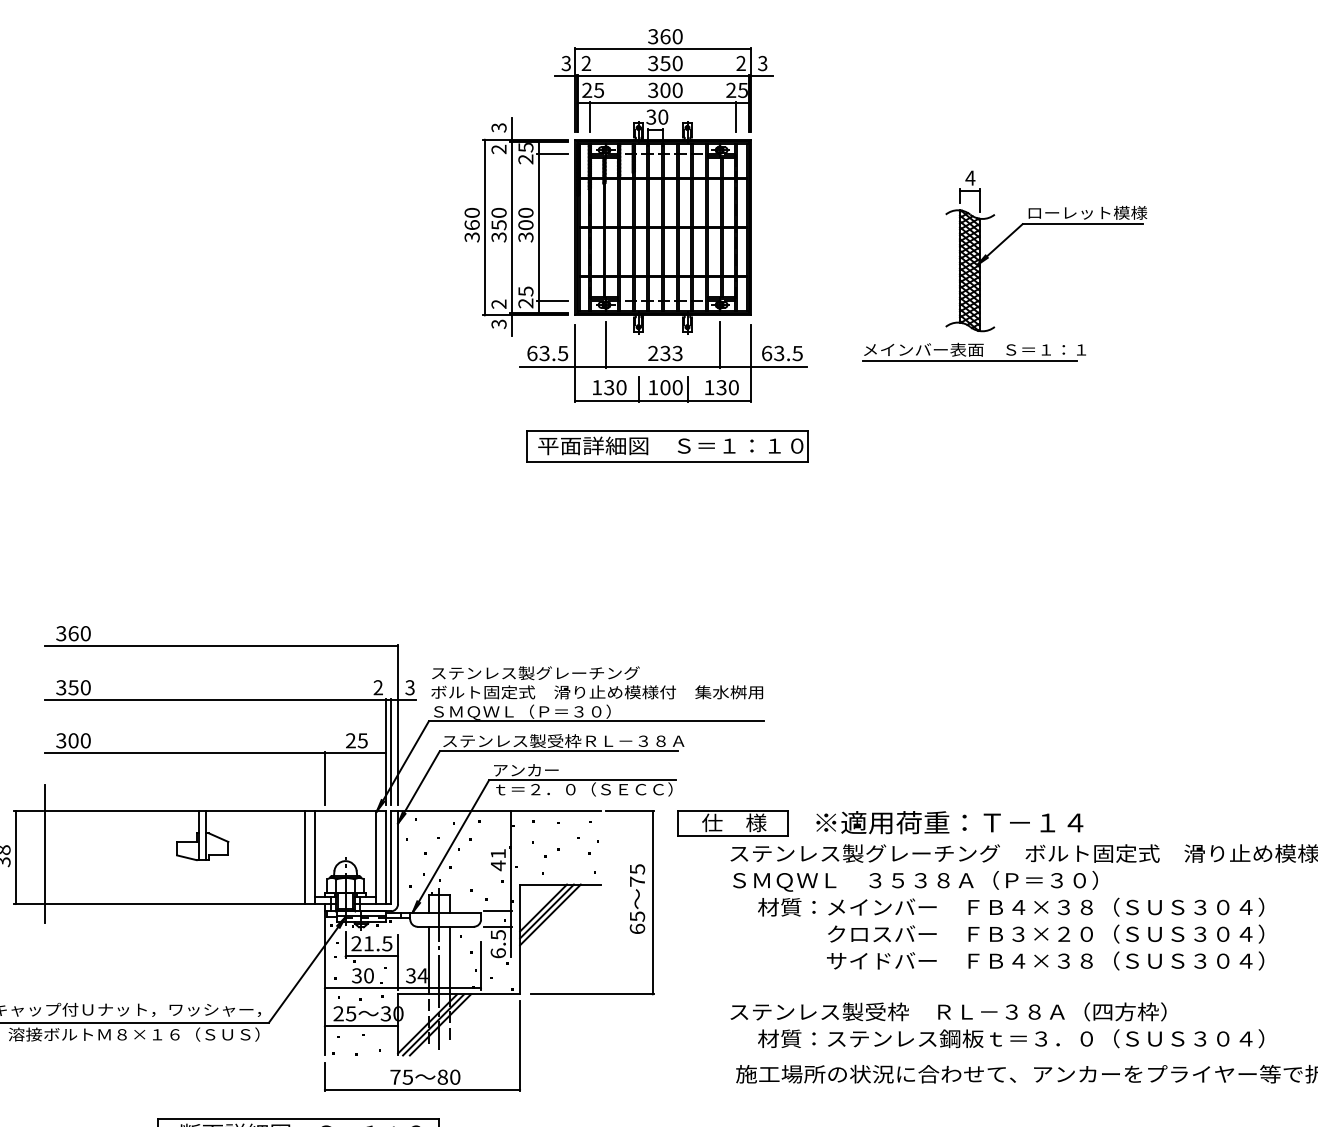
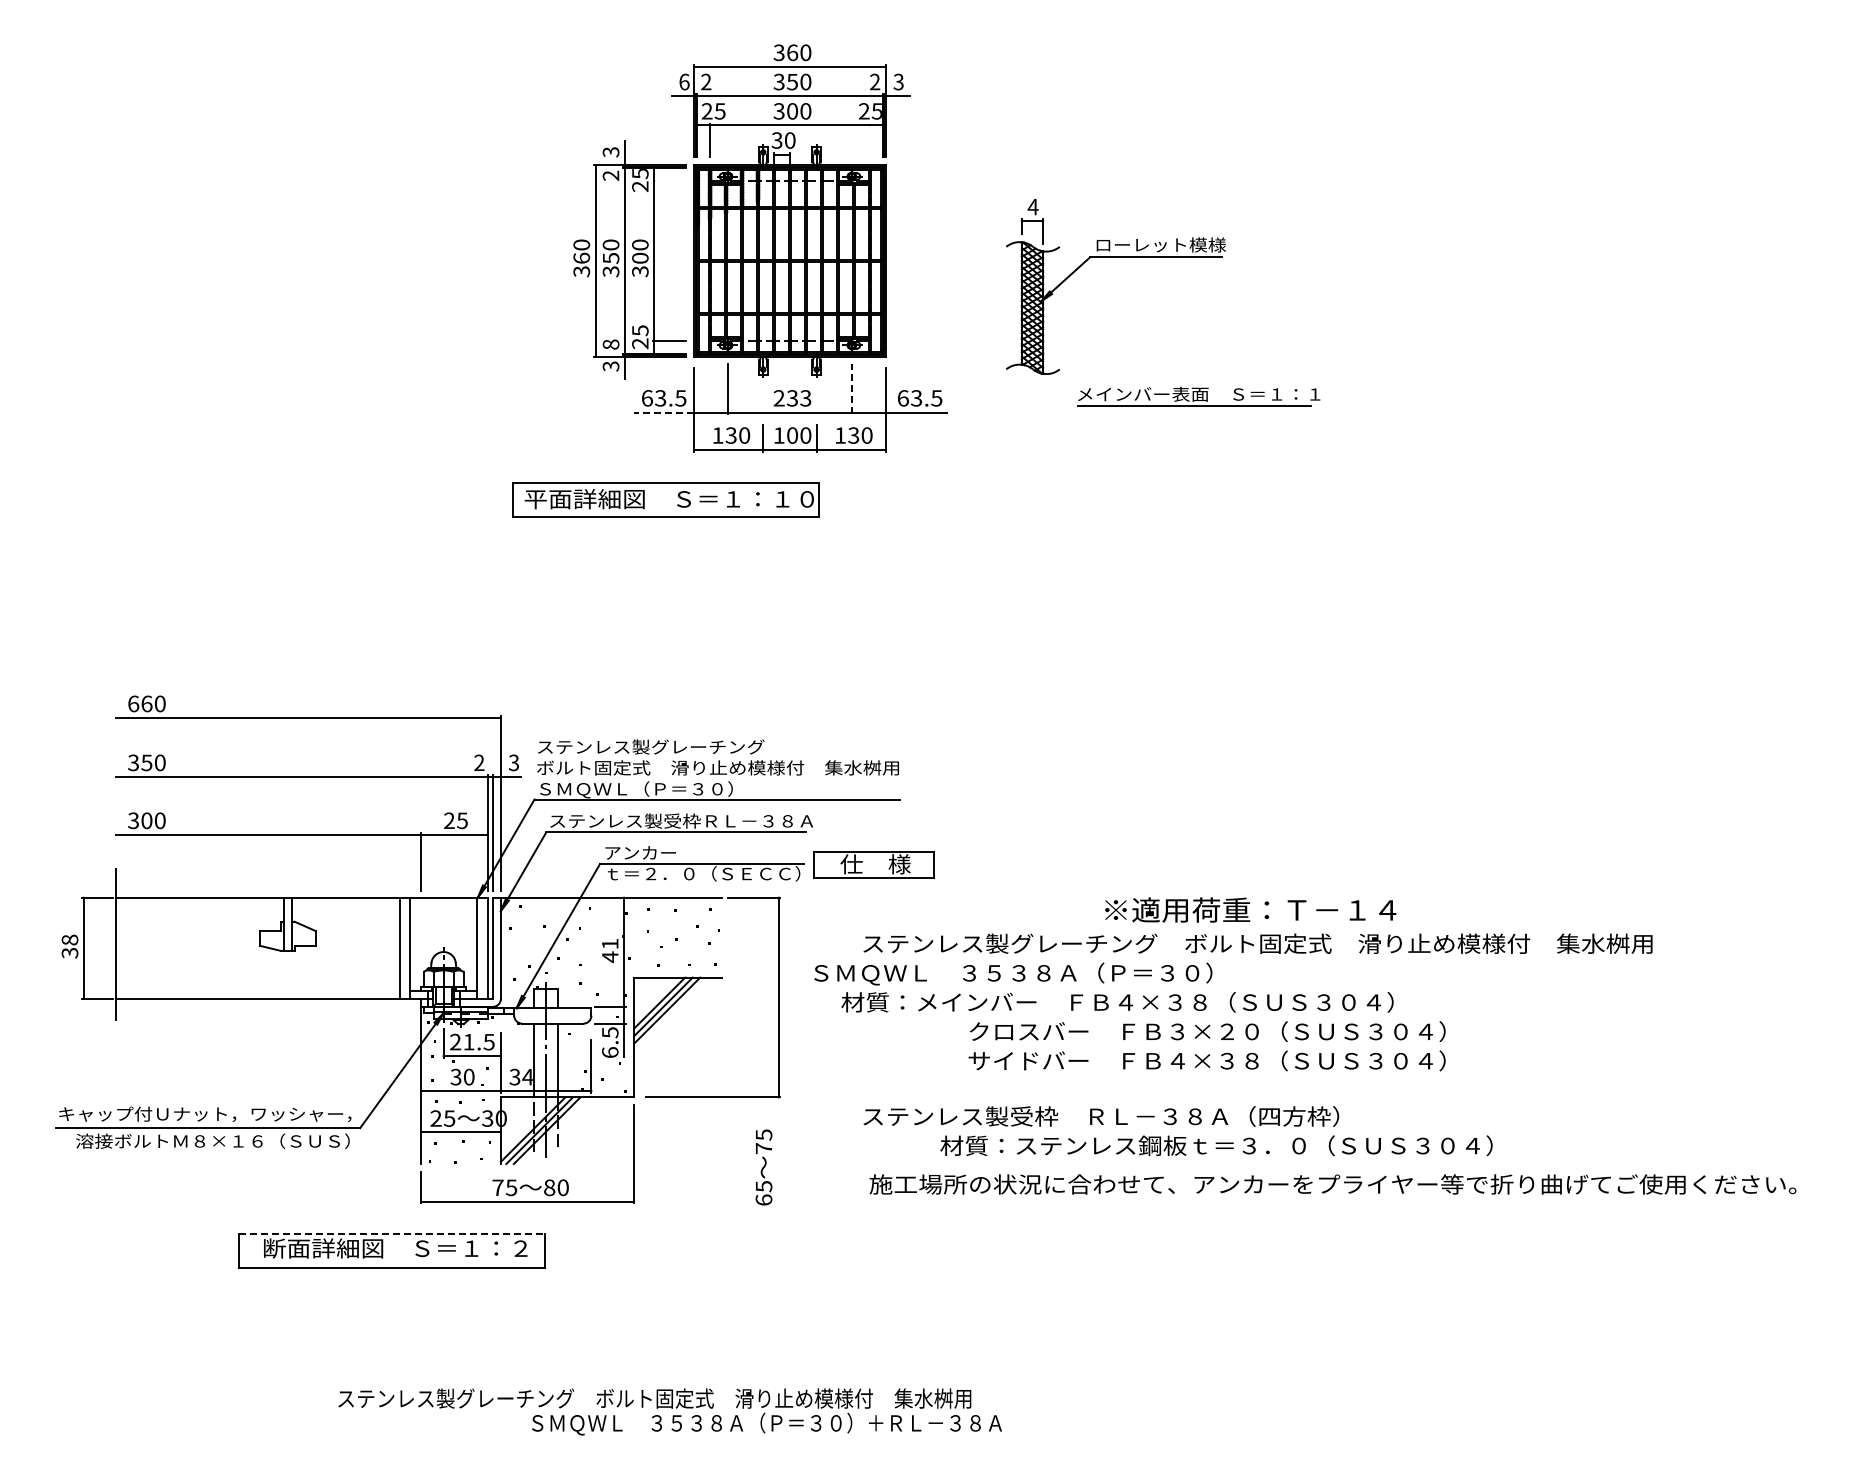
text: (566, 63) -> (684, 81), 3 -> 6
line: (736, 117) -> (869, 140), removed
line: (552, 154) -> (669, 181), removed
part: (1045, 224) -> (1115, 257), moved
text: (498, 304) -> (610, 344), 2 -> 8
line: (720, 344) -> (852, 388), solid -> dashed
part: (974, 351) -> (1198, 396), moved
line: (547, 366) -> (663, 412), solid -> dashed
part: (667, 446) -> (665, 499), moved
text: (61, 633) -> (133, 703), 360 -> 660
text: (949, 822) -> (1250, 909), moved
part: (732, 823) -> (873, 864), moved
text: (998, 893) -> (1103, 987), moved
text: (636, 899) -> (763, 1167), moved
text: (1011, 1038) -> (1216, 1145), moved
line: (298, 1119) -> (392, 1233), solid -> dashed

